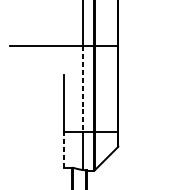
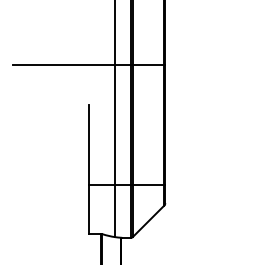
line: (82, 89) -> (115, 124), dashed -> solid
line: (63, 150) -> (88, 209), dashed -> solid

